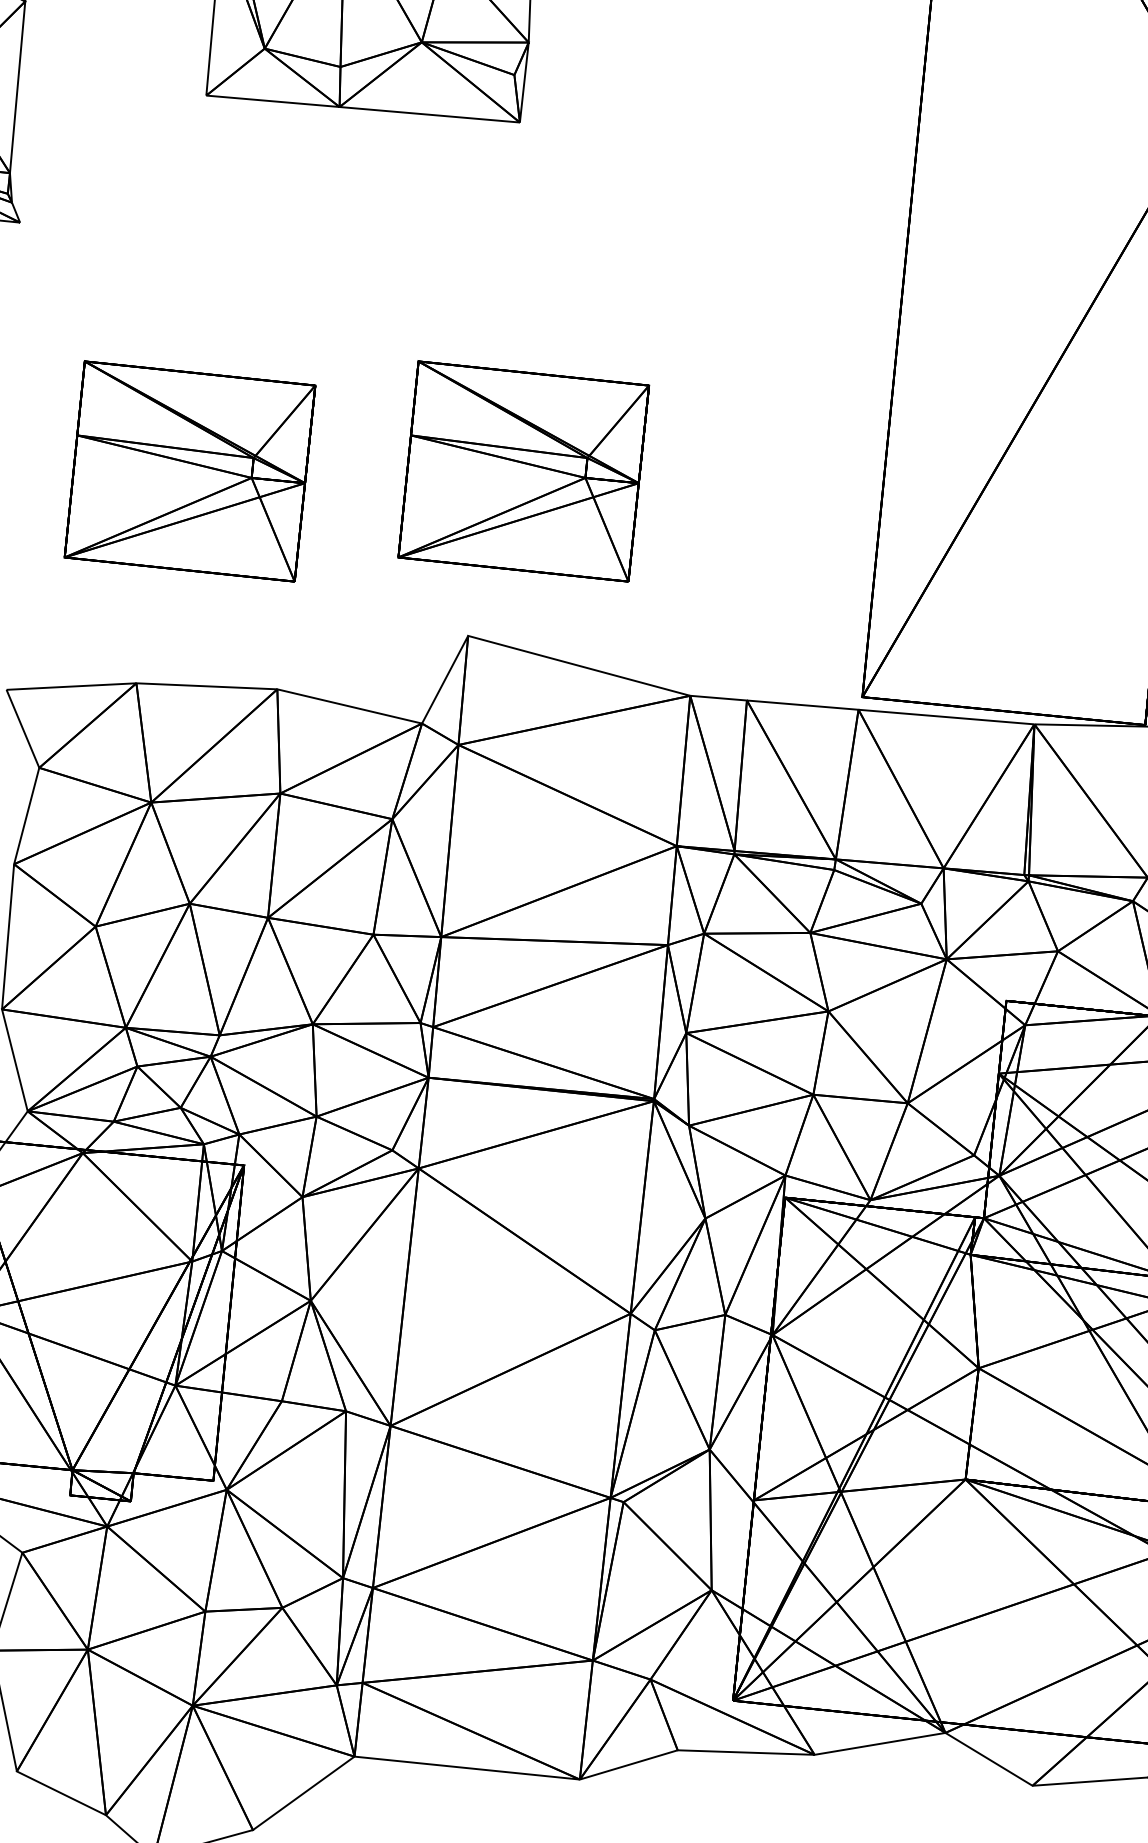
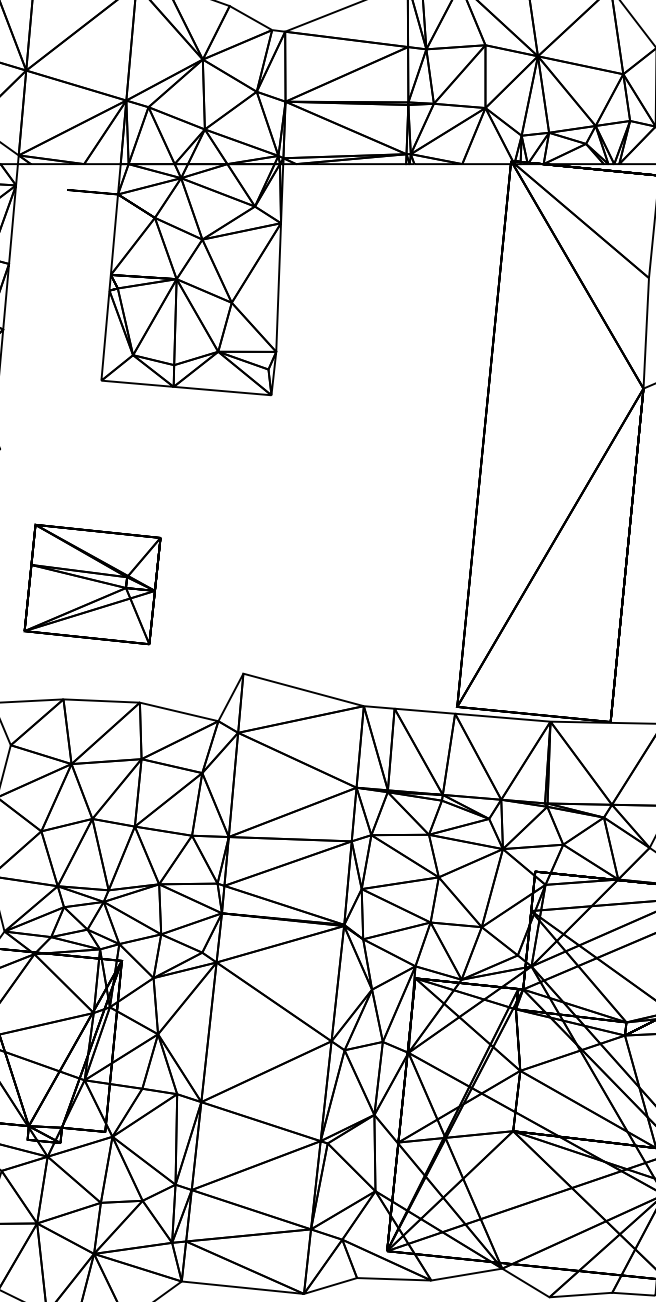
part: (523, 471) -> (273, 584), removed

